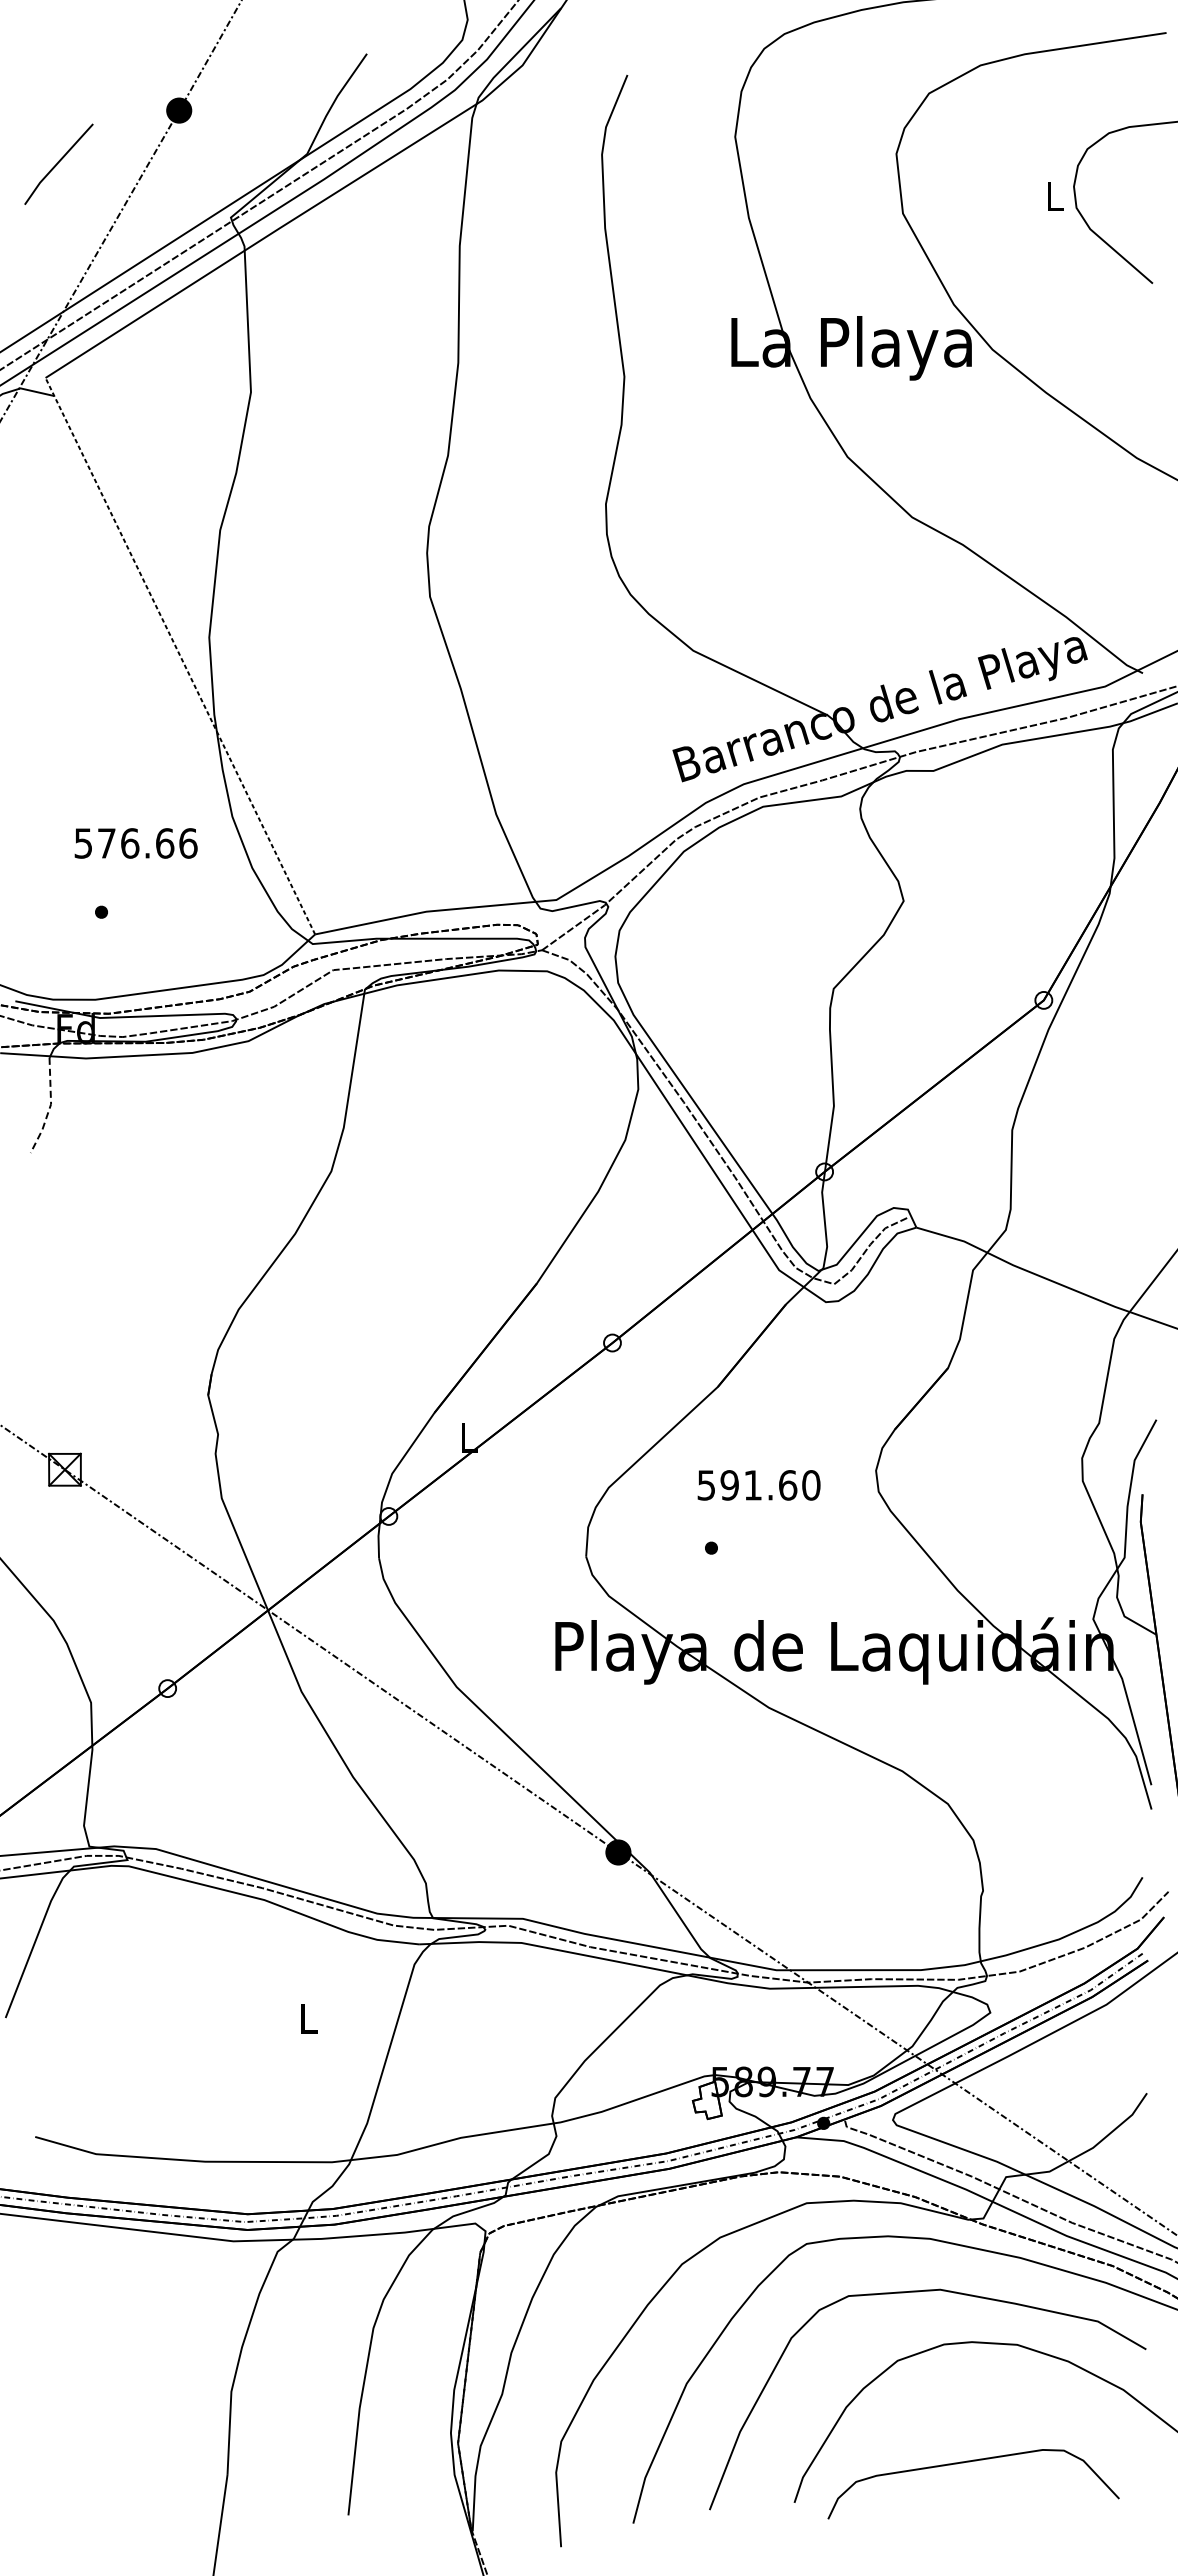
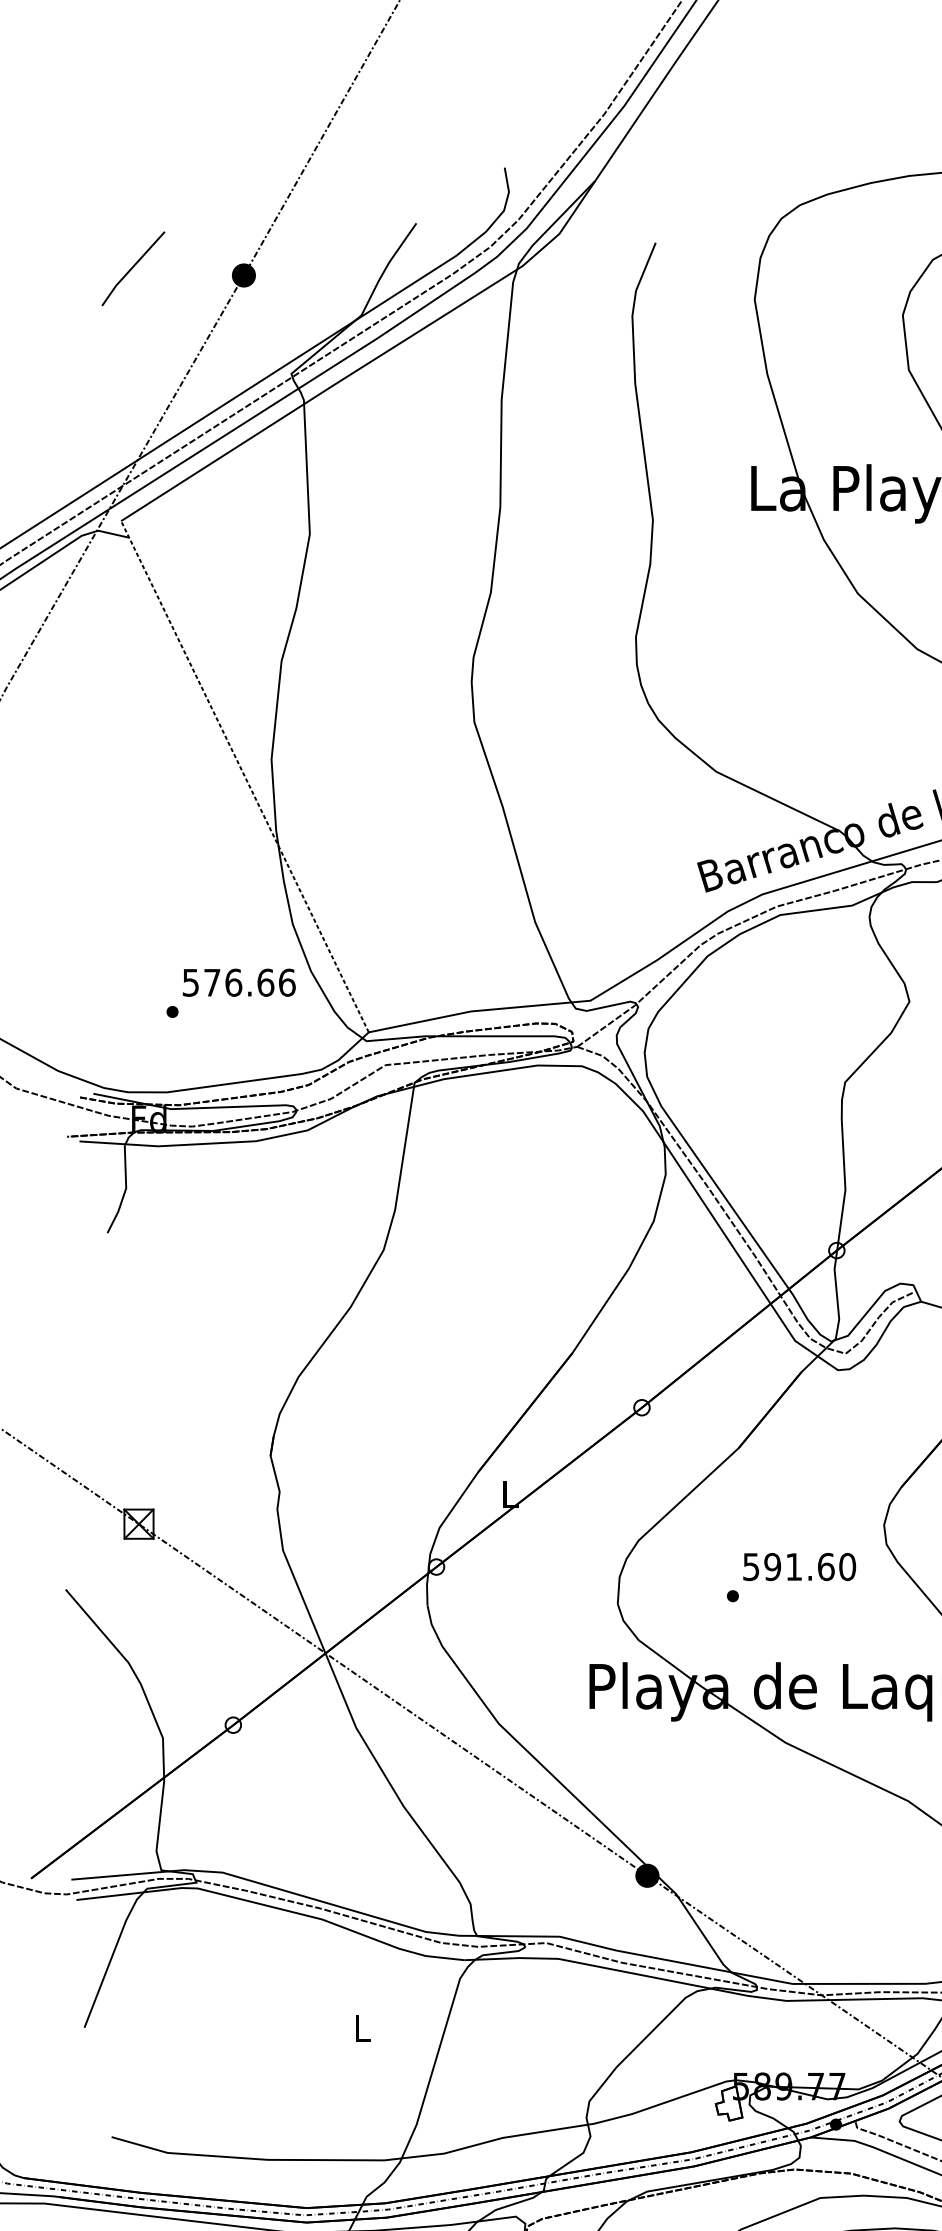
line: (58, 163) -> (133, 268), moved
text: (135, 843) -> (238, 982), moved
line: (49, 1107) -> (124, 1191), dashed -> solid
text: (758, 1485) -> (799, 1567), moved

